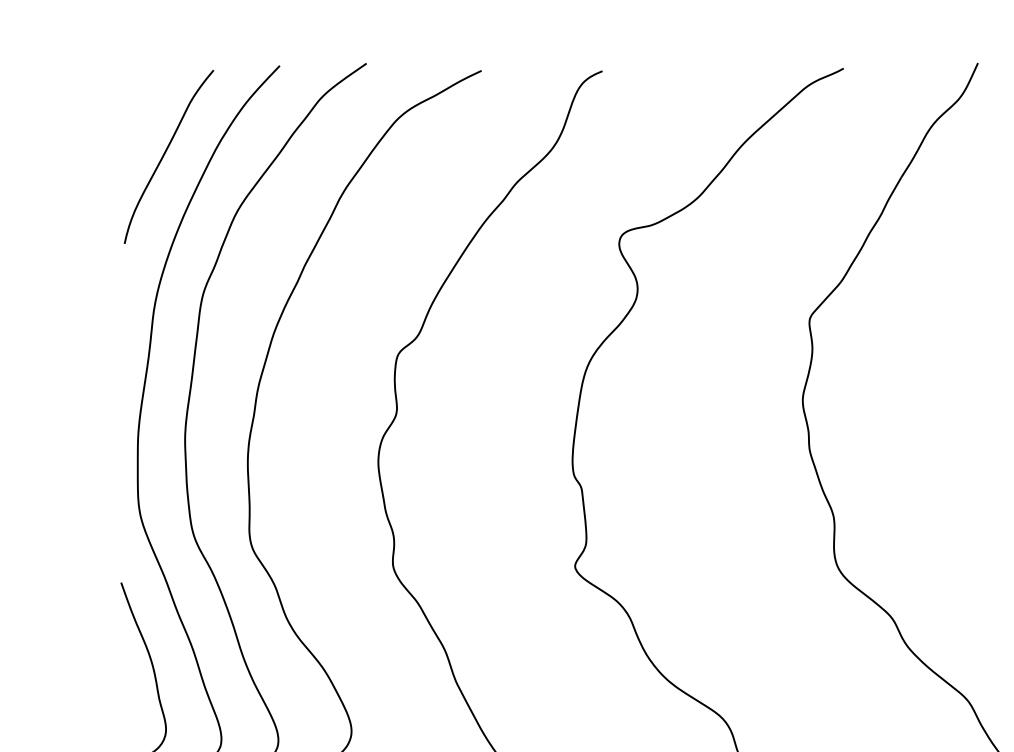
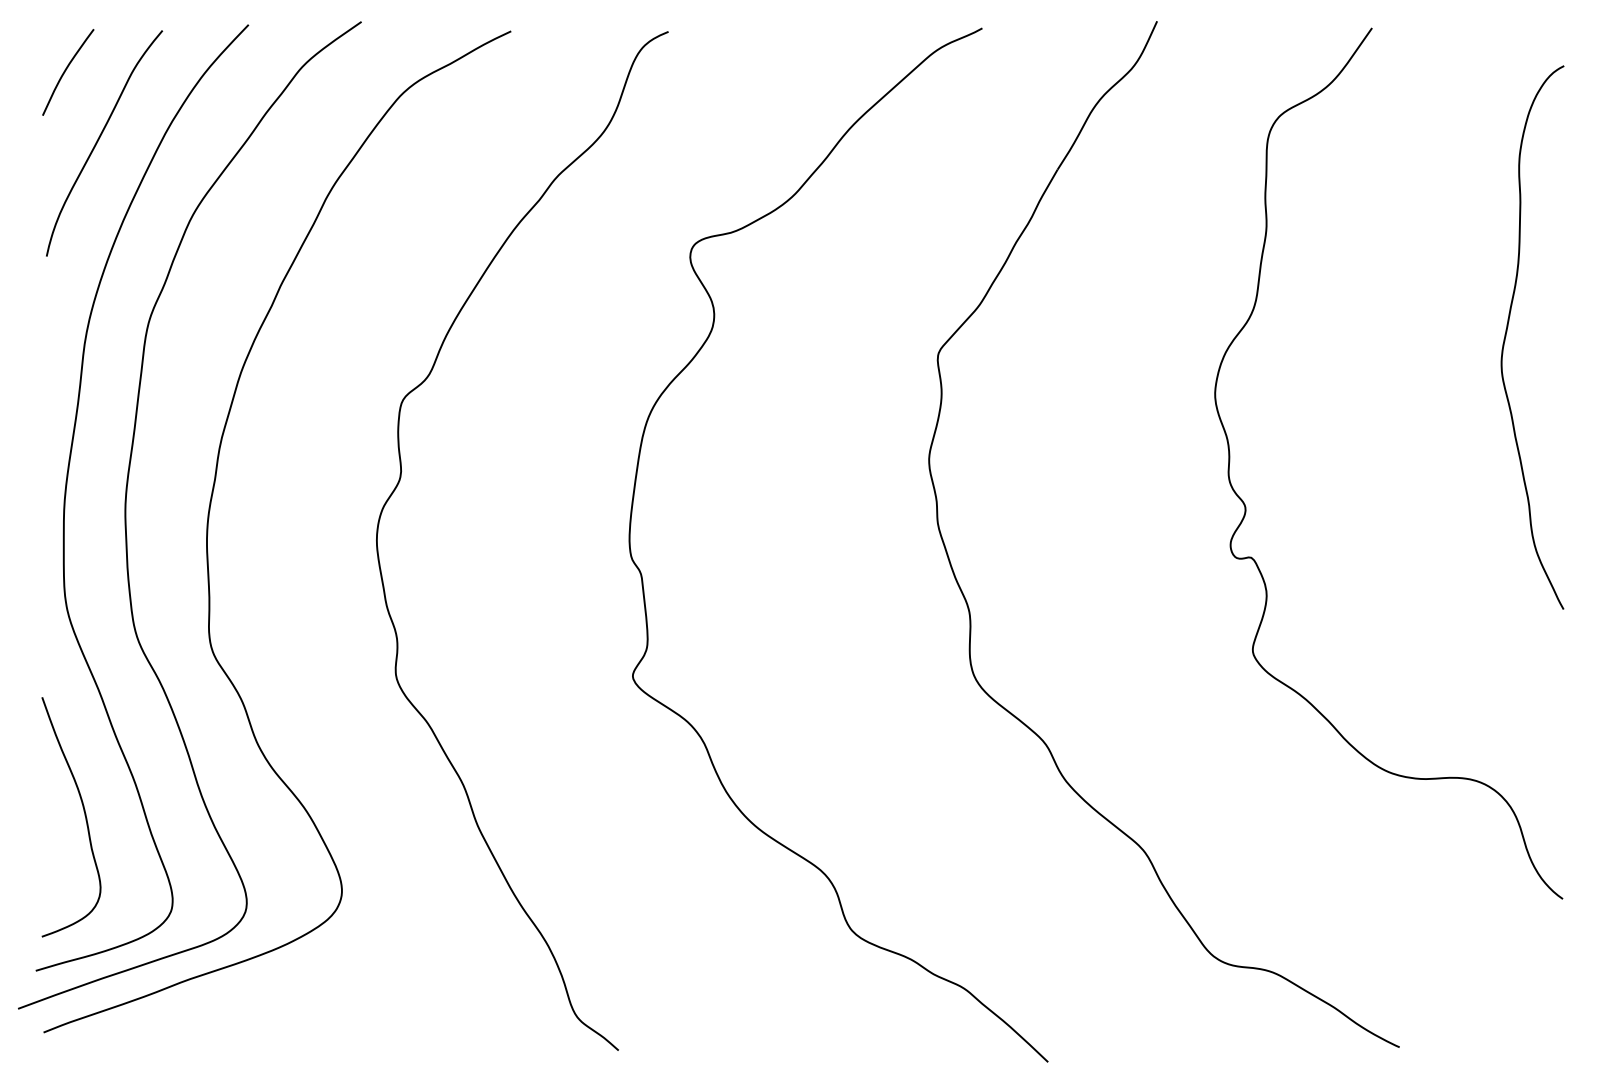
curve: (139, 100) -> (66, 70), added

